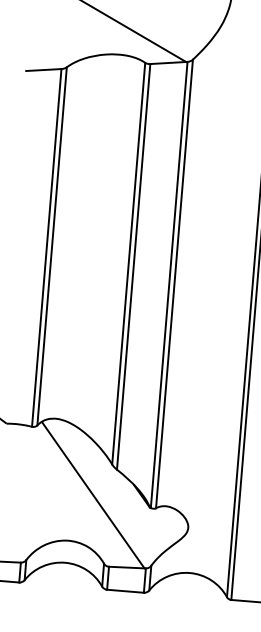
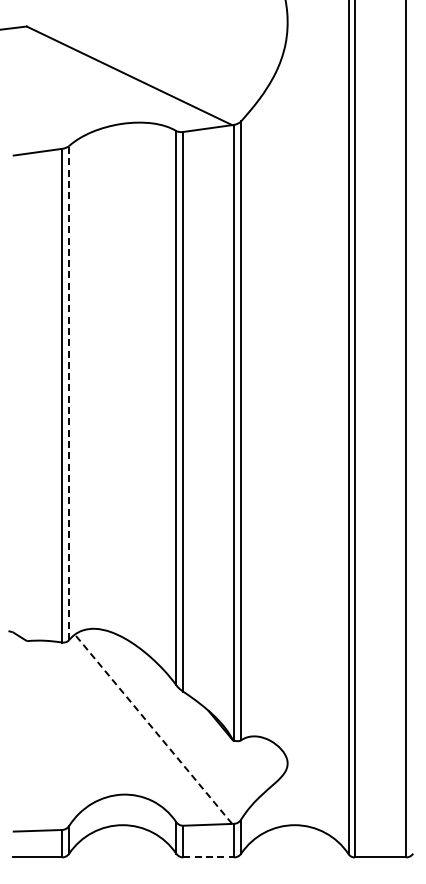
line: (52, 246) -> (69, 392), solid -> dashed
line: (93, 495) -> (153, 729), solid -> dashed
line: (126, 591) -> (209, 857), solid -> dashed

